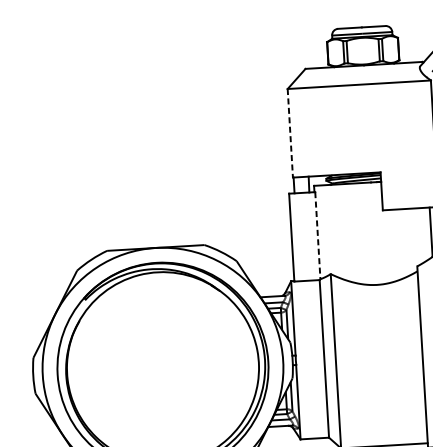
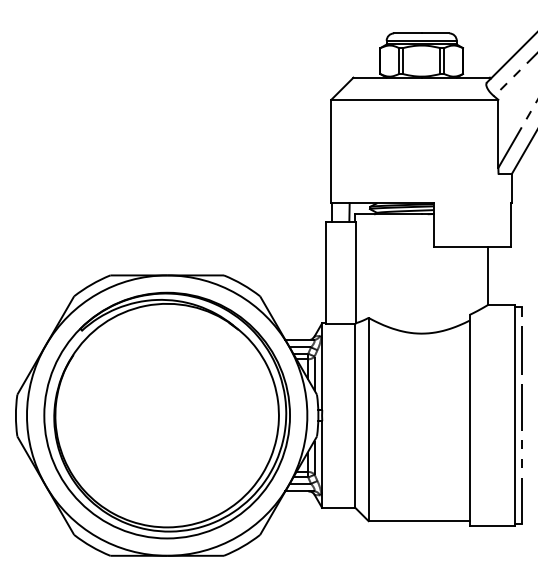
line: (290, 133) -> (331, 151), dashed -> solid
line: (318, 235) -> (356, 272), dashed -> solid

